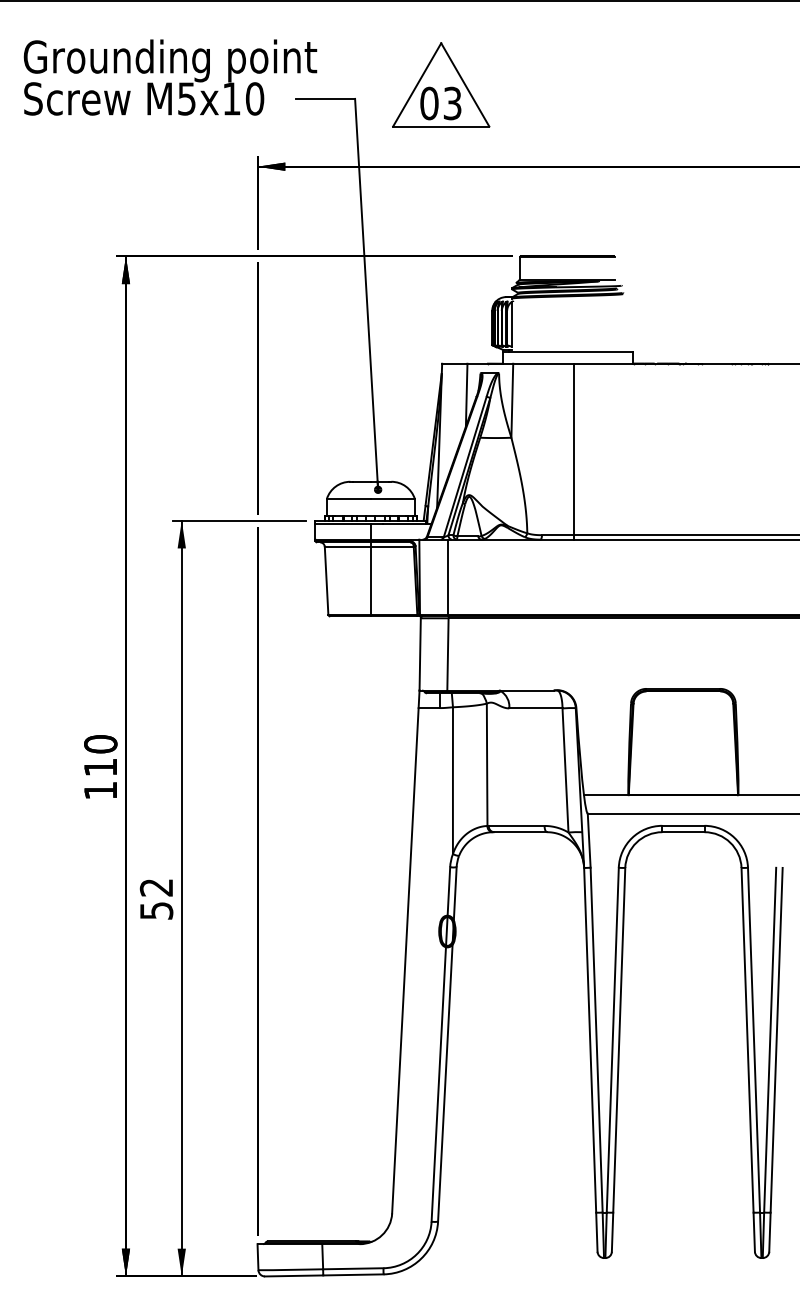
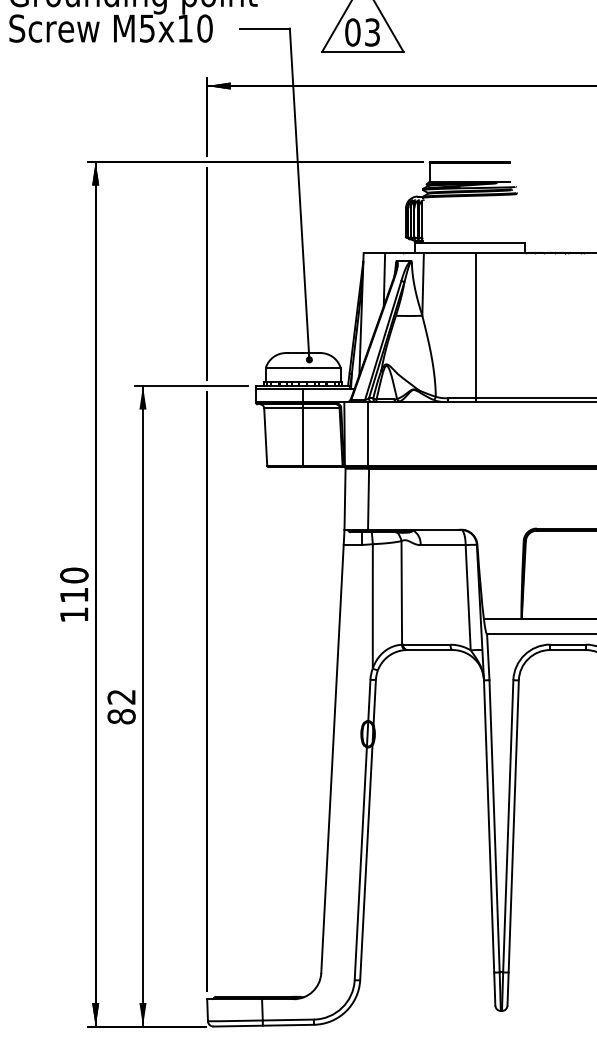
text: (156, 910) -> (121, 716), 52 -> 82

